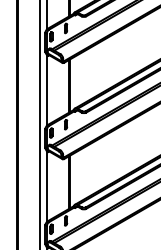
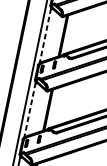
line: (46, 90) -> (45, 35), solid -> dashed
line: (46, 187) -> (29, 110), solid -> dashed

